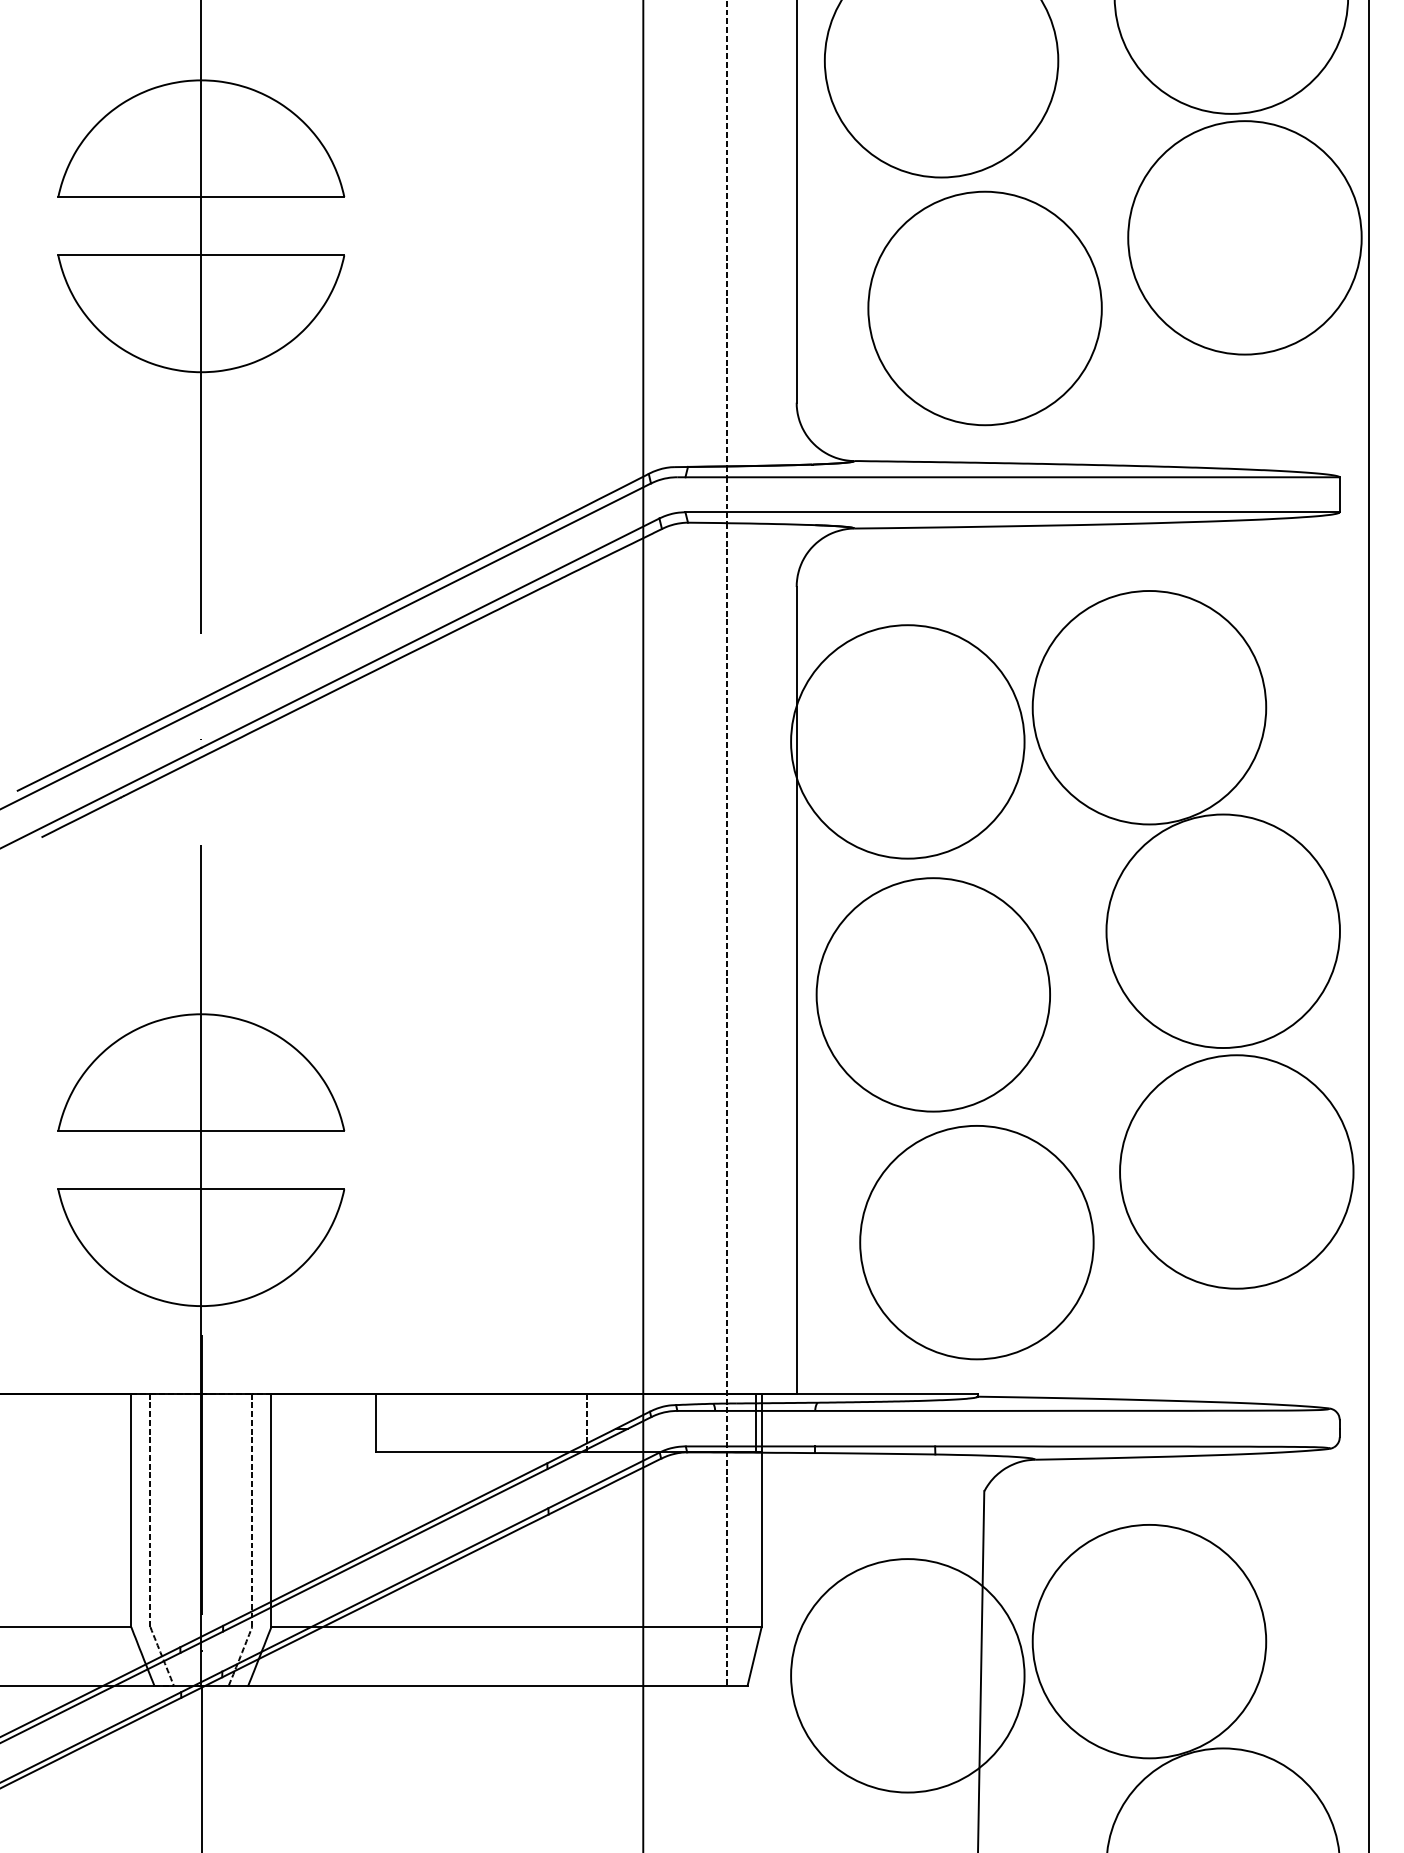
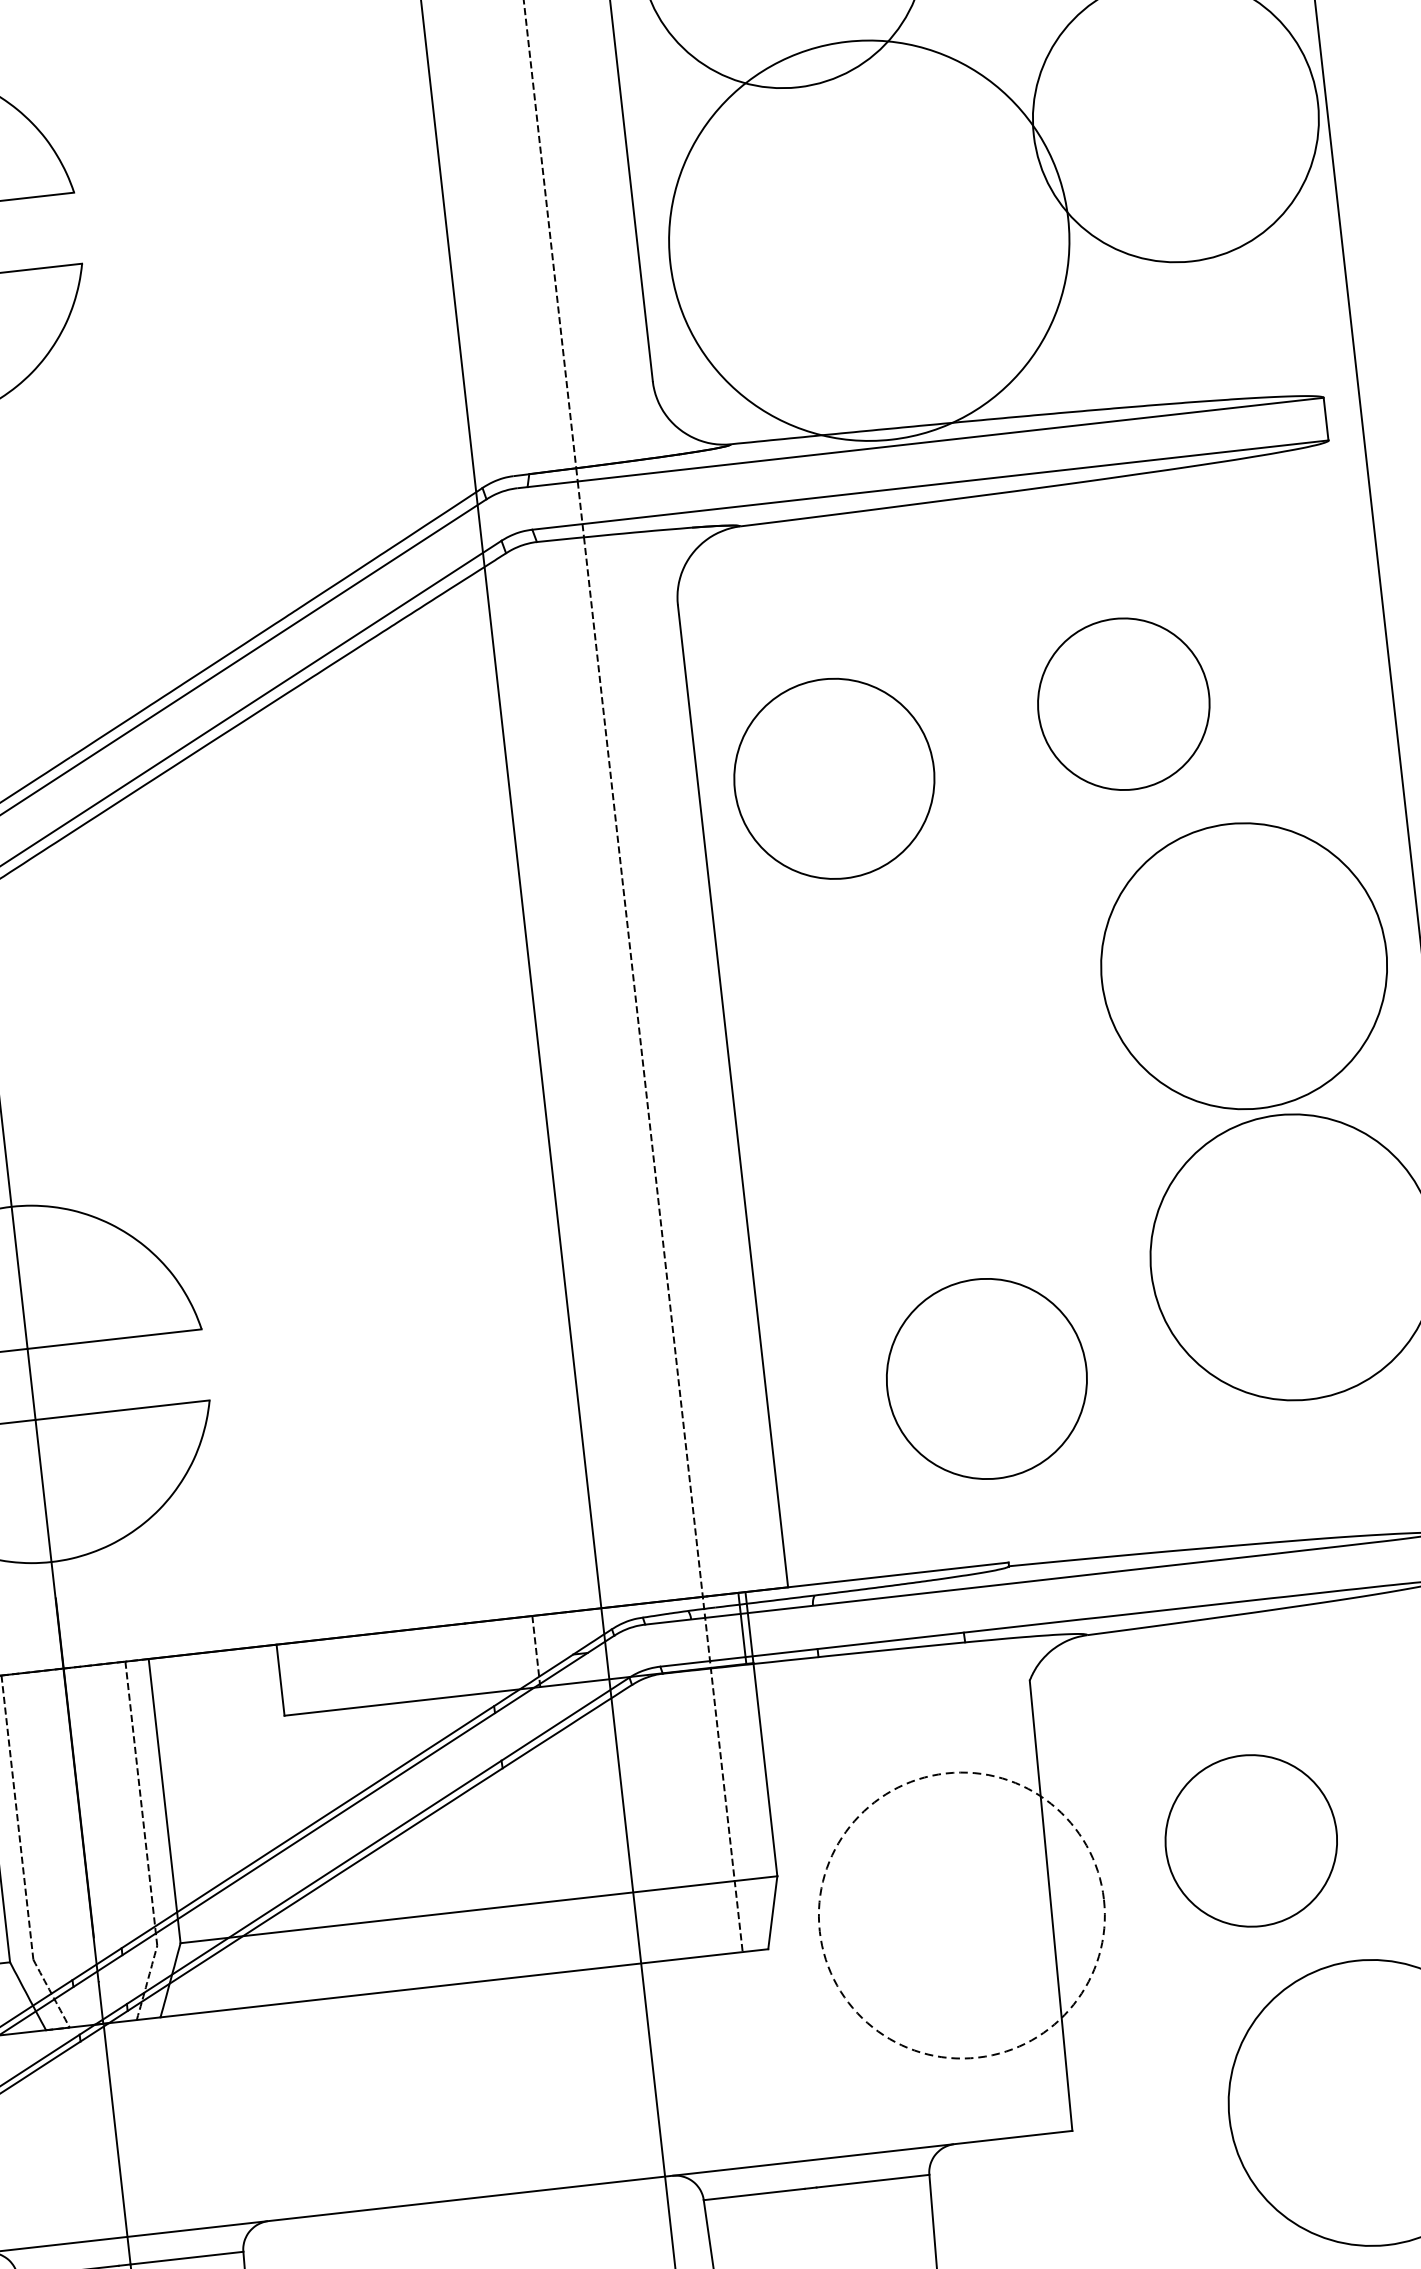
circle: (984, 308) -> (868, 240), size x1.4
circle: (1149, 707) -> (1123, 703), size x0.6
circle: (907, 741) -> (833, 778), size x0.7
circle: (932, 994) -> (898, 1082), removed
circle: (976, 1242) -> (986, 1378), size x0.7
circle: (1149, 1641) -> (1251, 1840), size x0.6
circle: (907, 1675) -> (961, 1915), solid -> dashed

